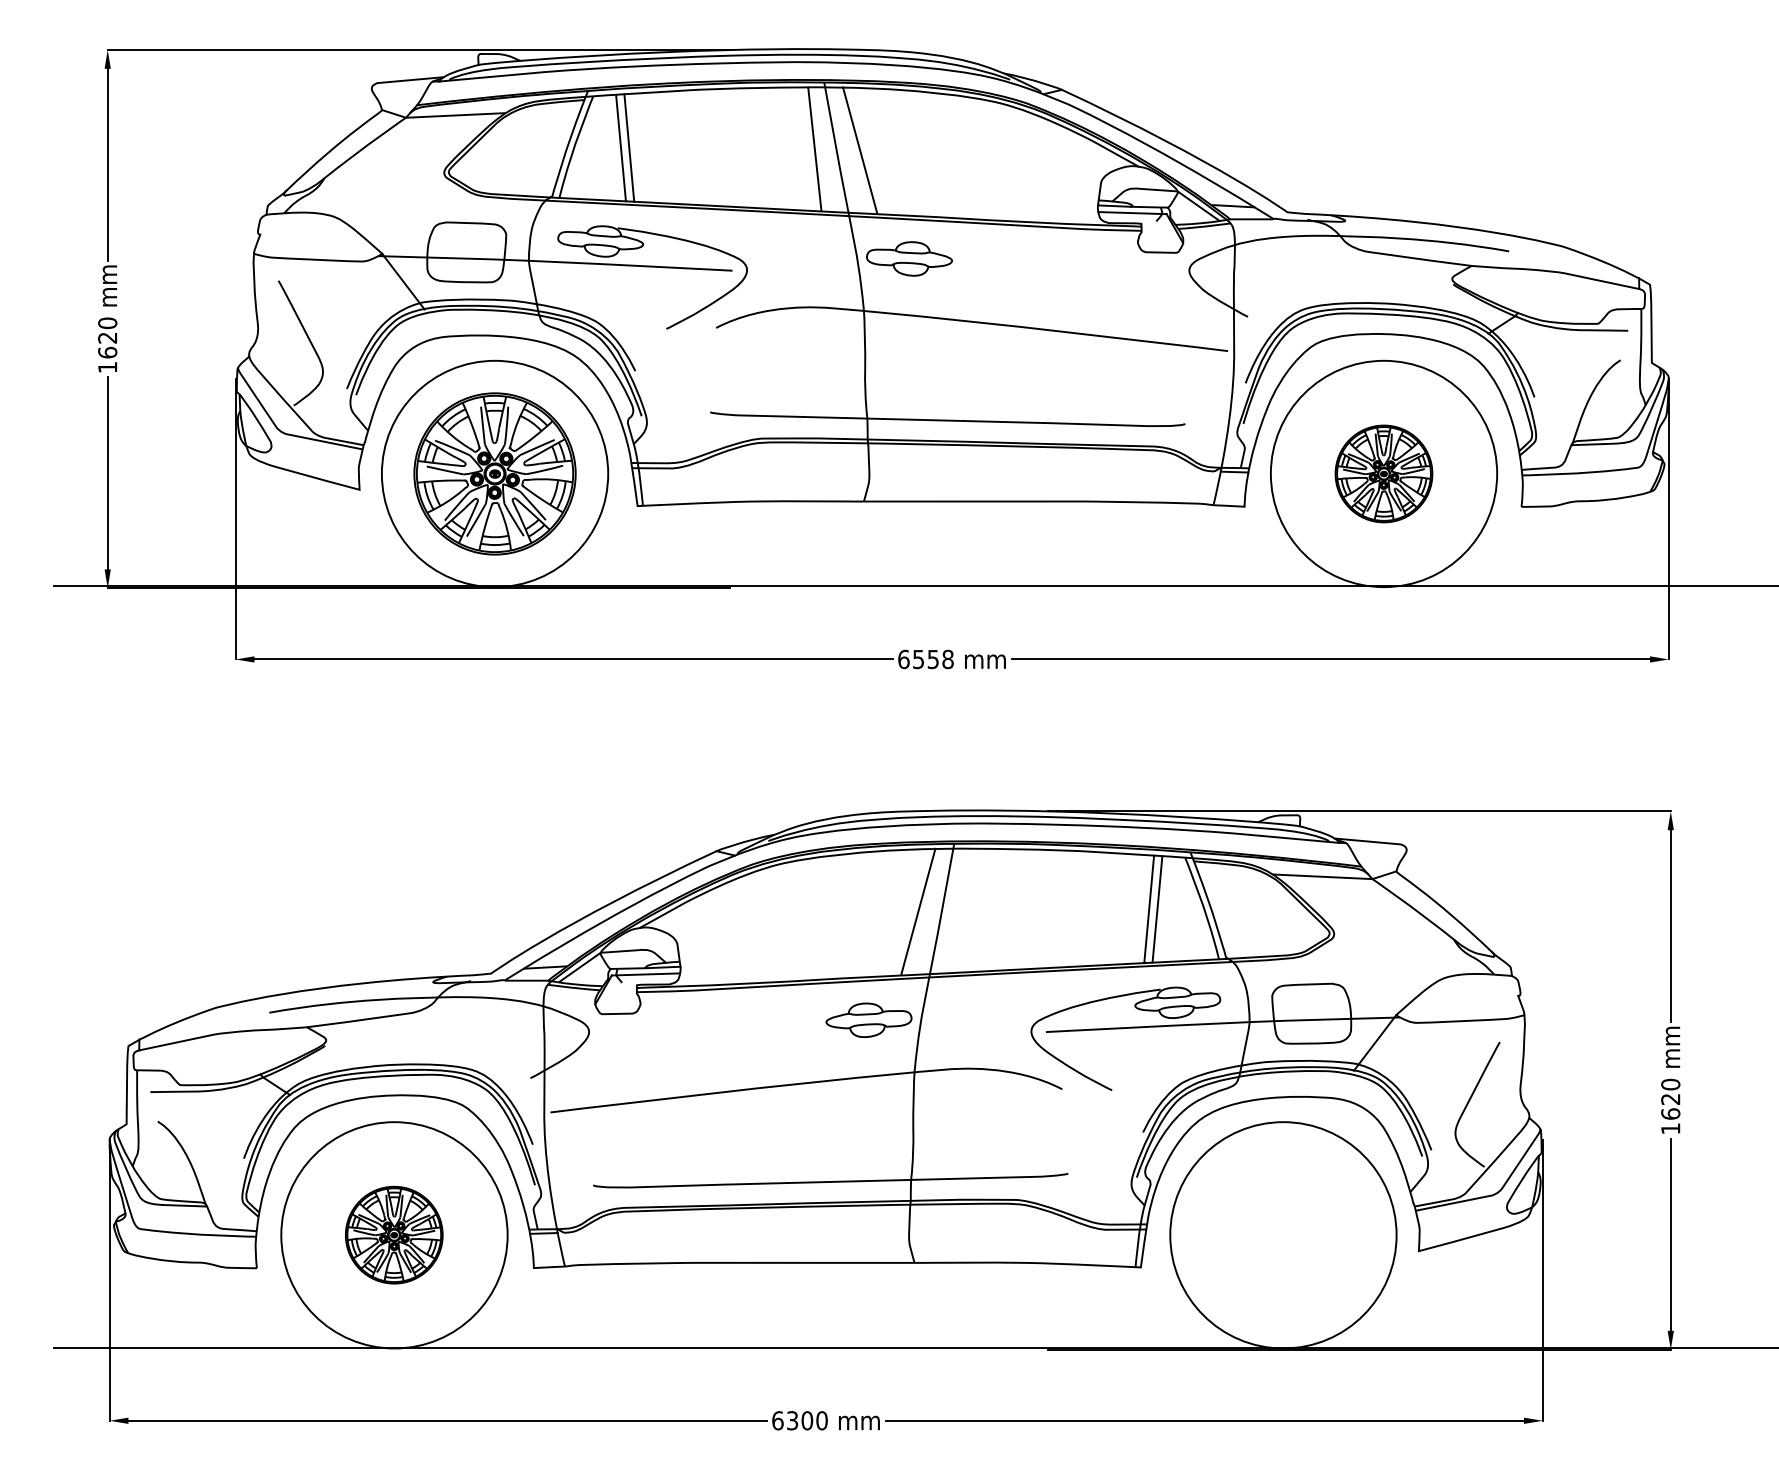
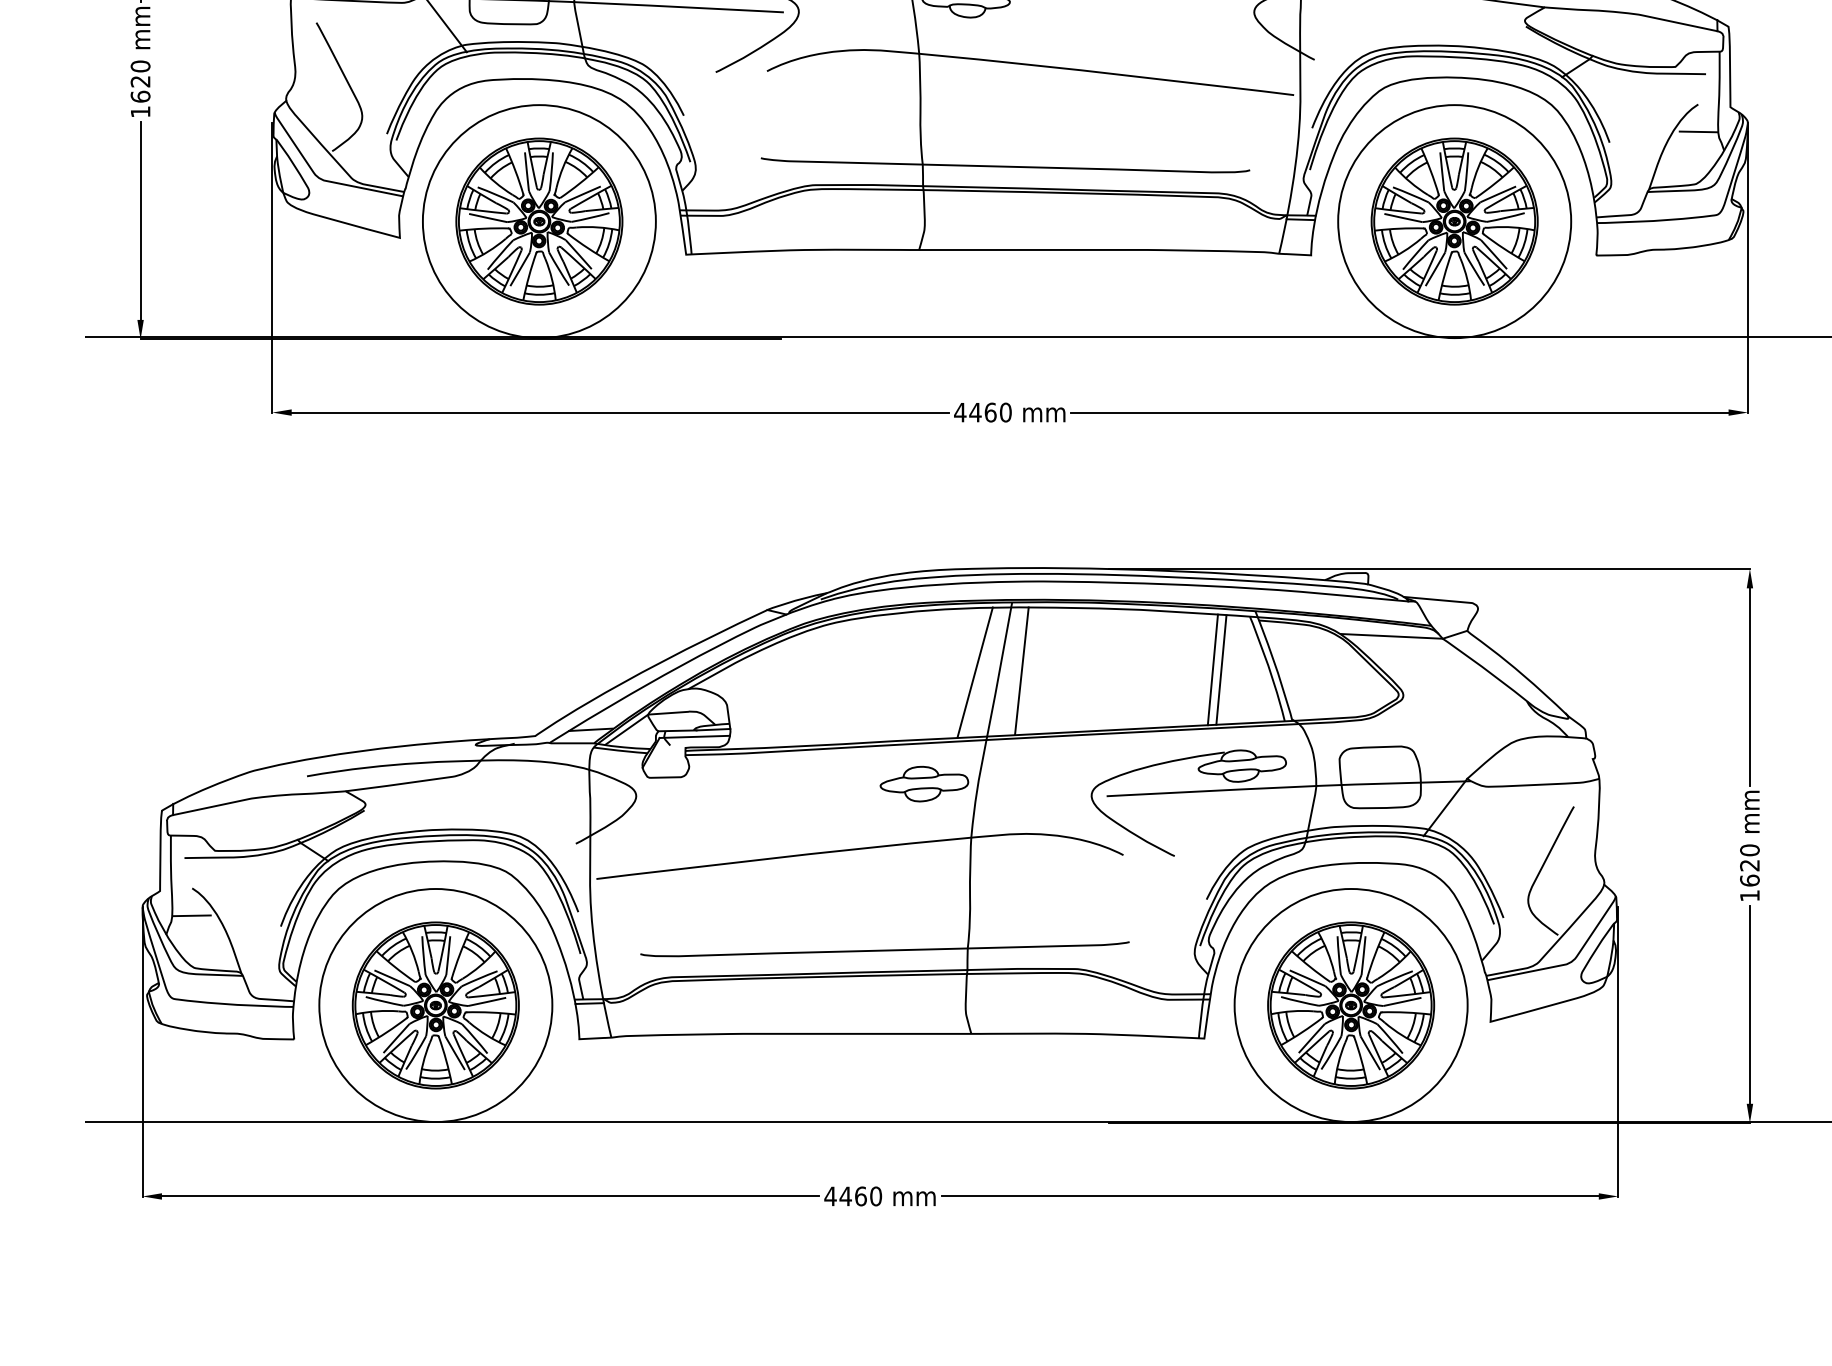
line: (1620, 386) -> (1698, 131), added
part: (1383, 473) -> (1454, 221), size x1.67
text: (925, 659) -> (982, 412), 6558 -> 4460
line: (963, 910) -> (1021, 671), added
line: (156, 1147) -> (190, 915), added
part: (393, 1234) -> (434, 1004), size x1.67
part: (1282, 1234) -> (1350, 1004), added
text: (792, 1420) -> (845, 1196), 6300 -> 4460

